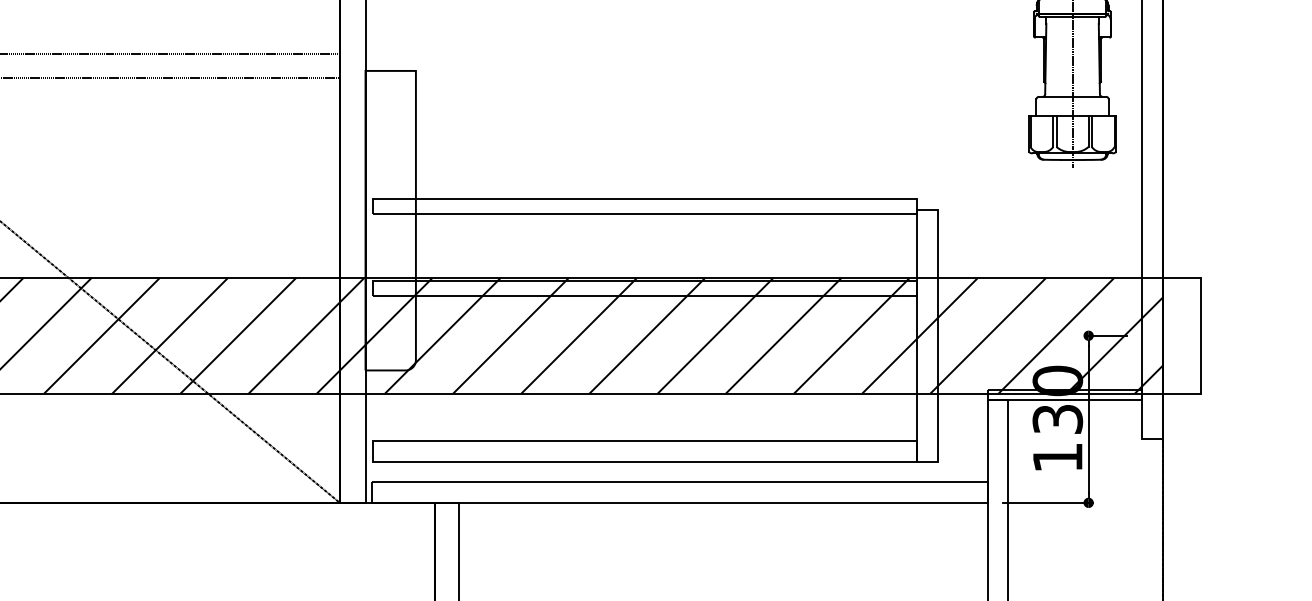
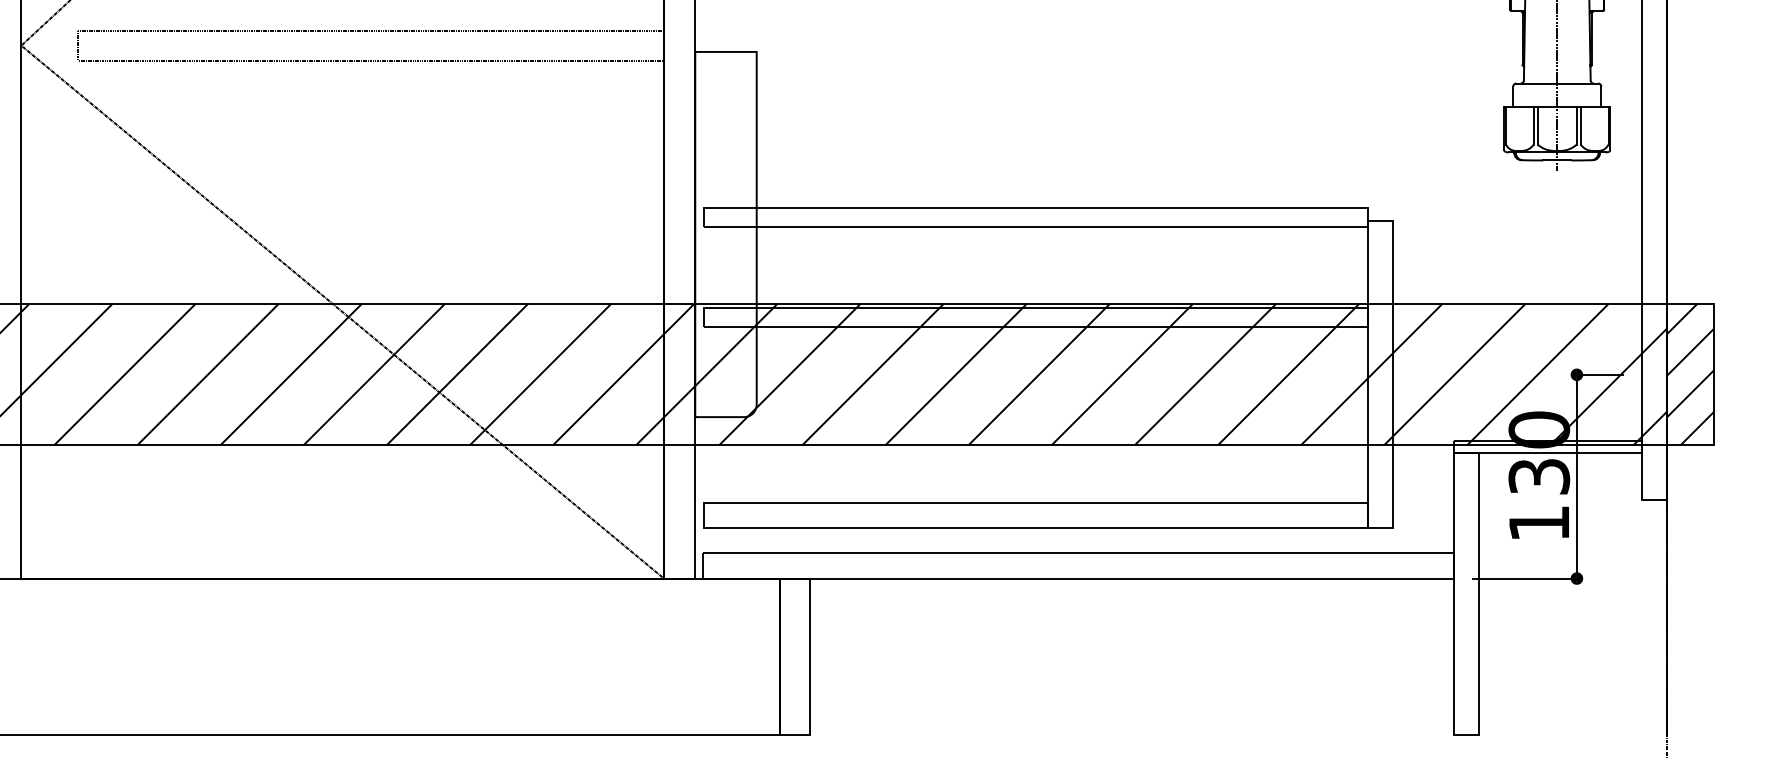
hatch: (1181, 335) -> (1689, 374), added

